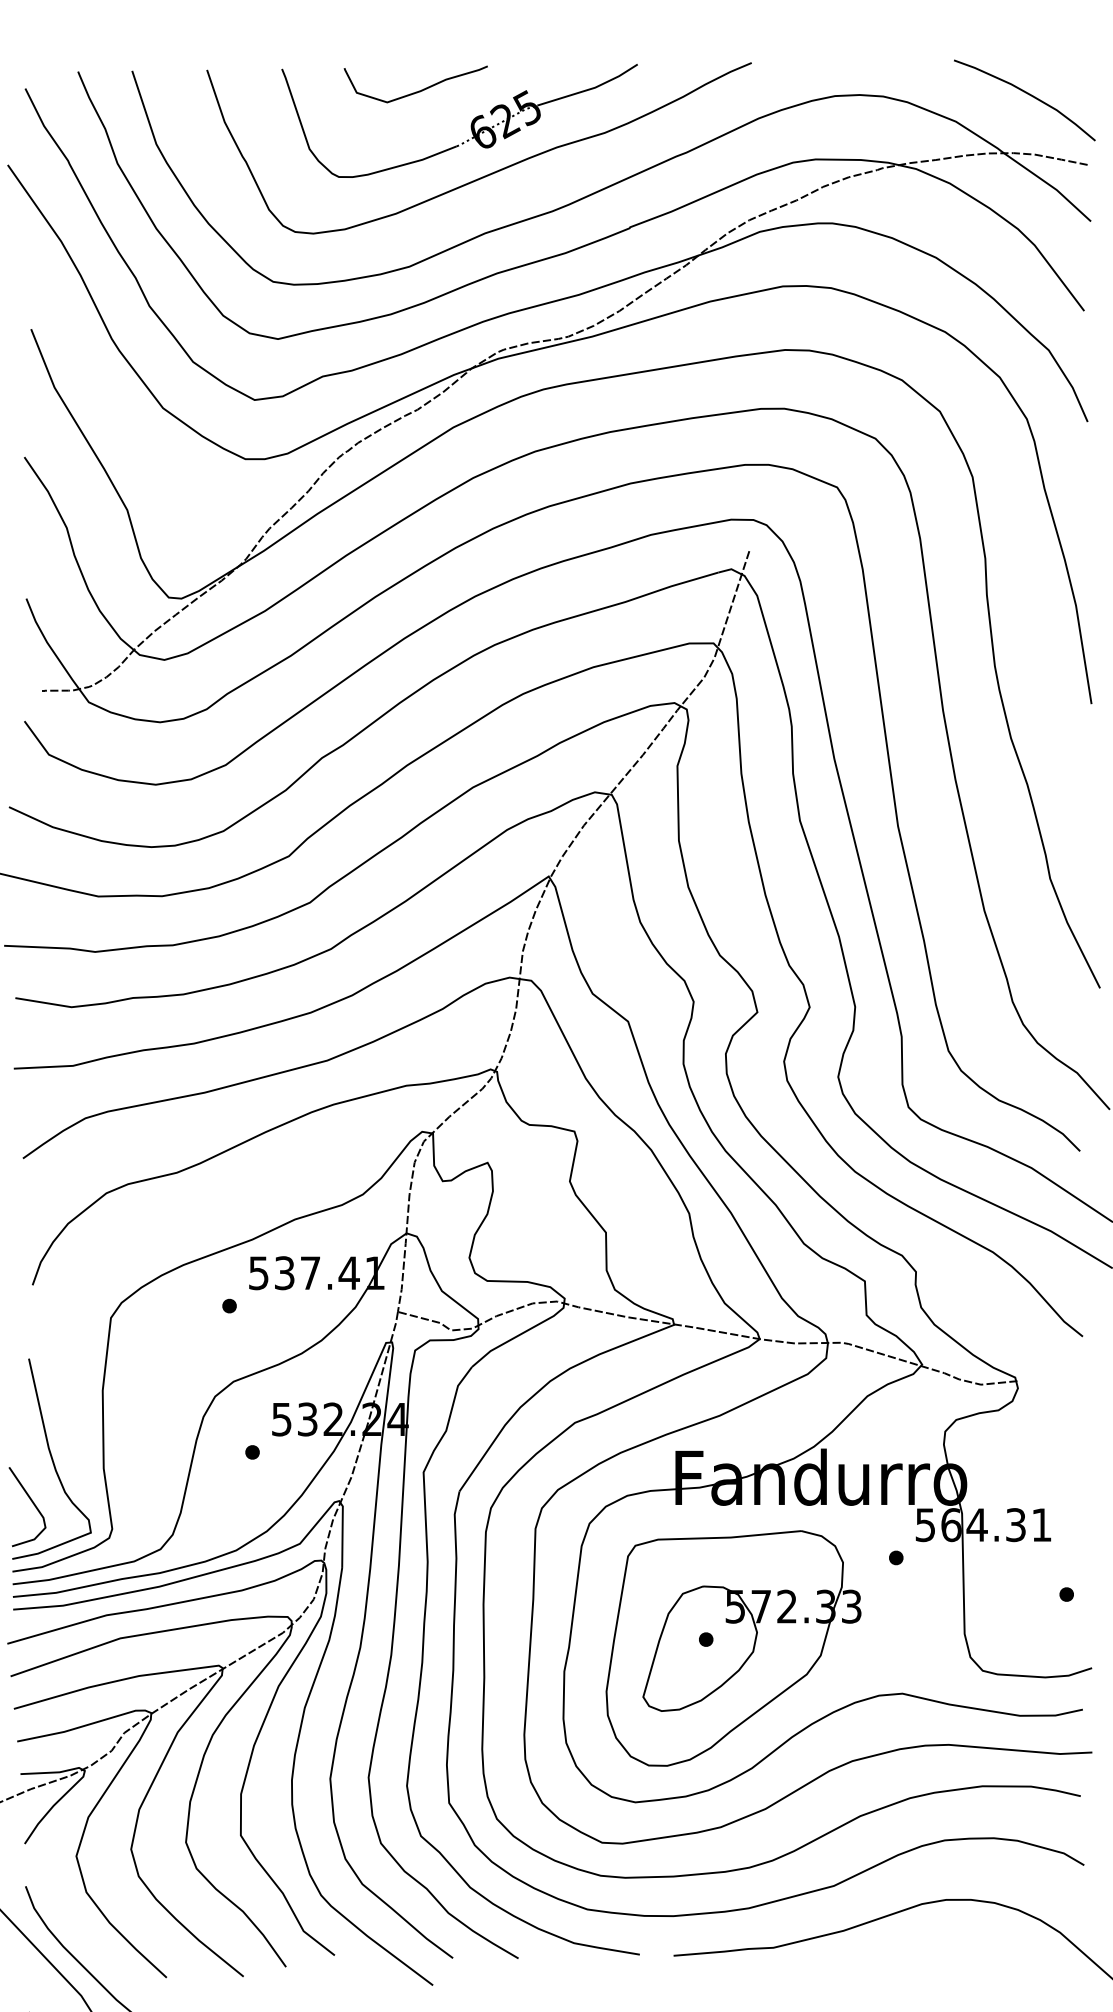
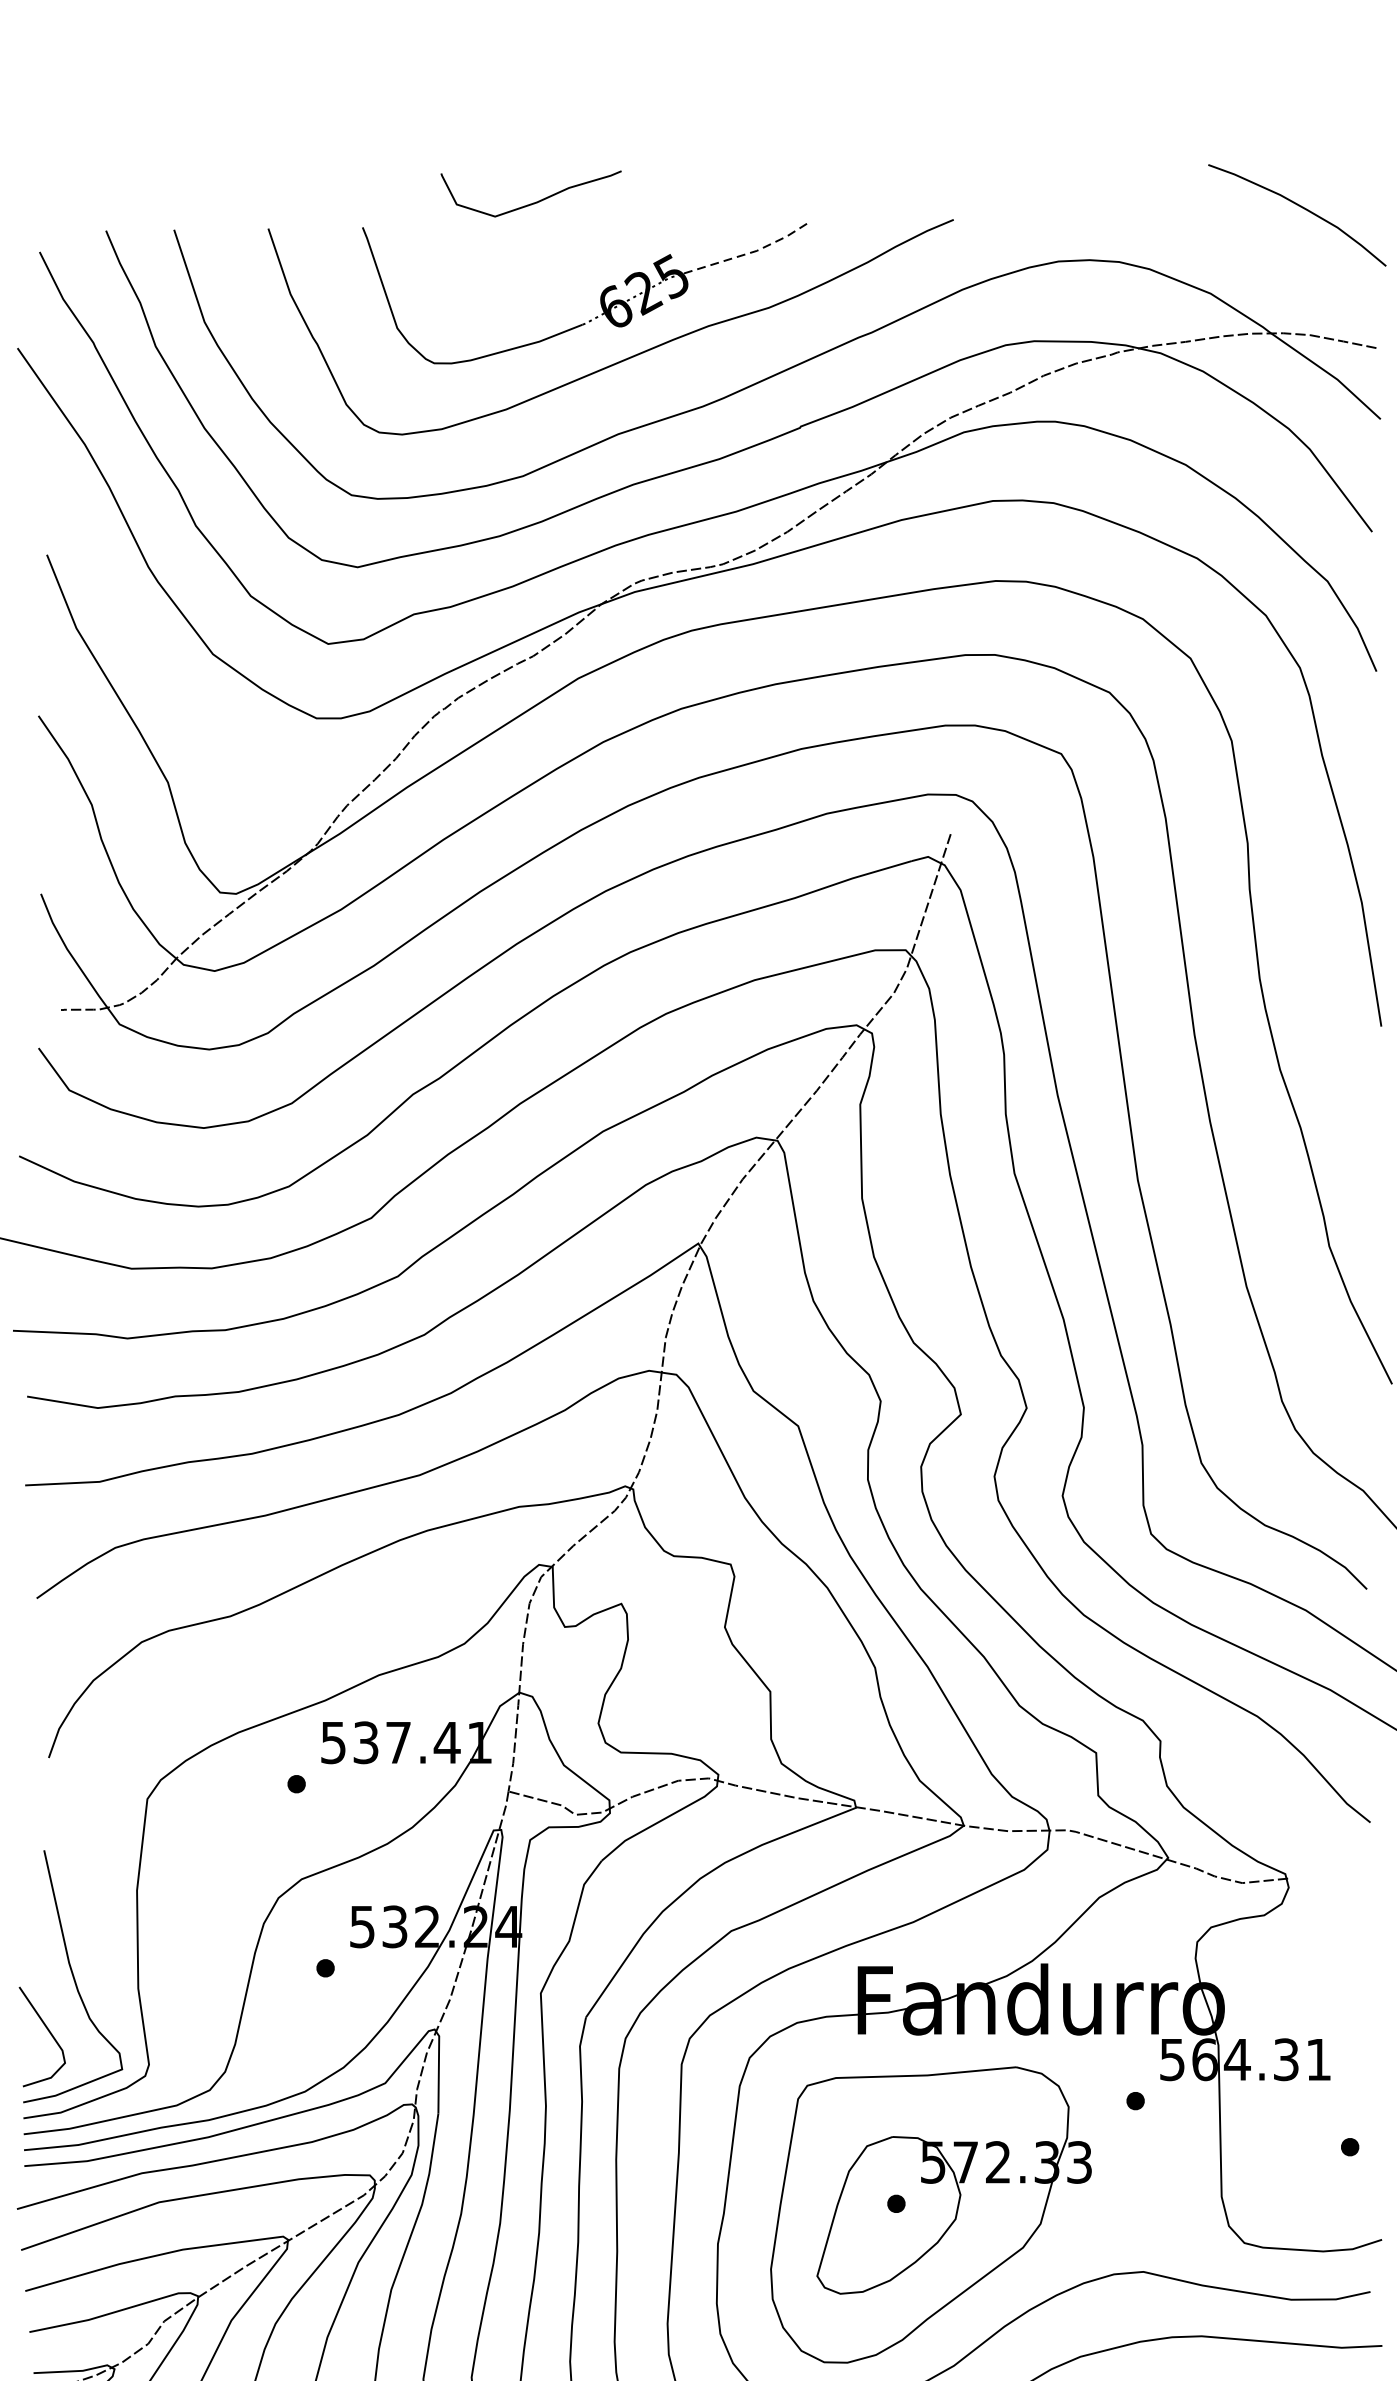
line: (591, 88) -> (752, 251), solid -> dashed
curve: (418, 90) -> (534, 201), moved
curve: (1027, 94) -> (1300, 207), moved

